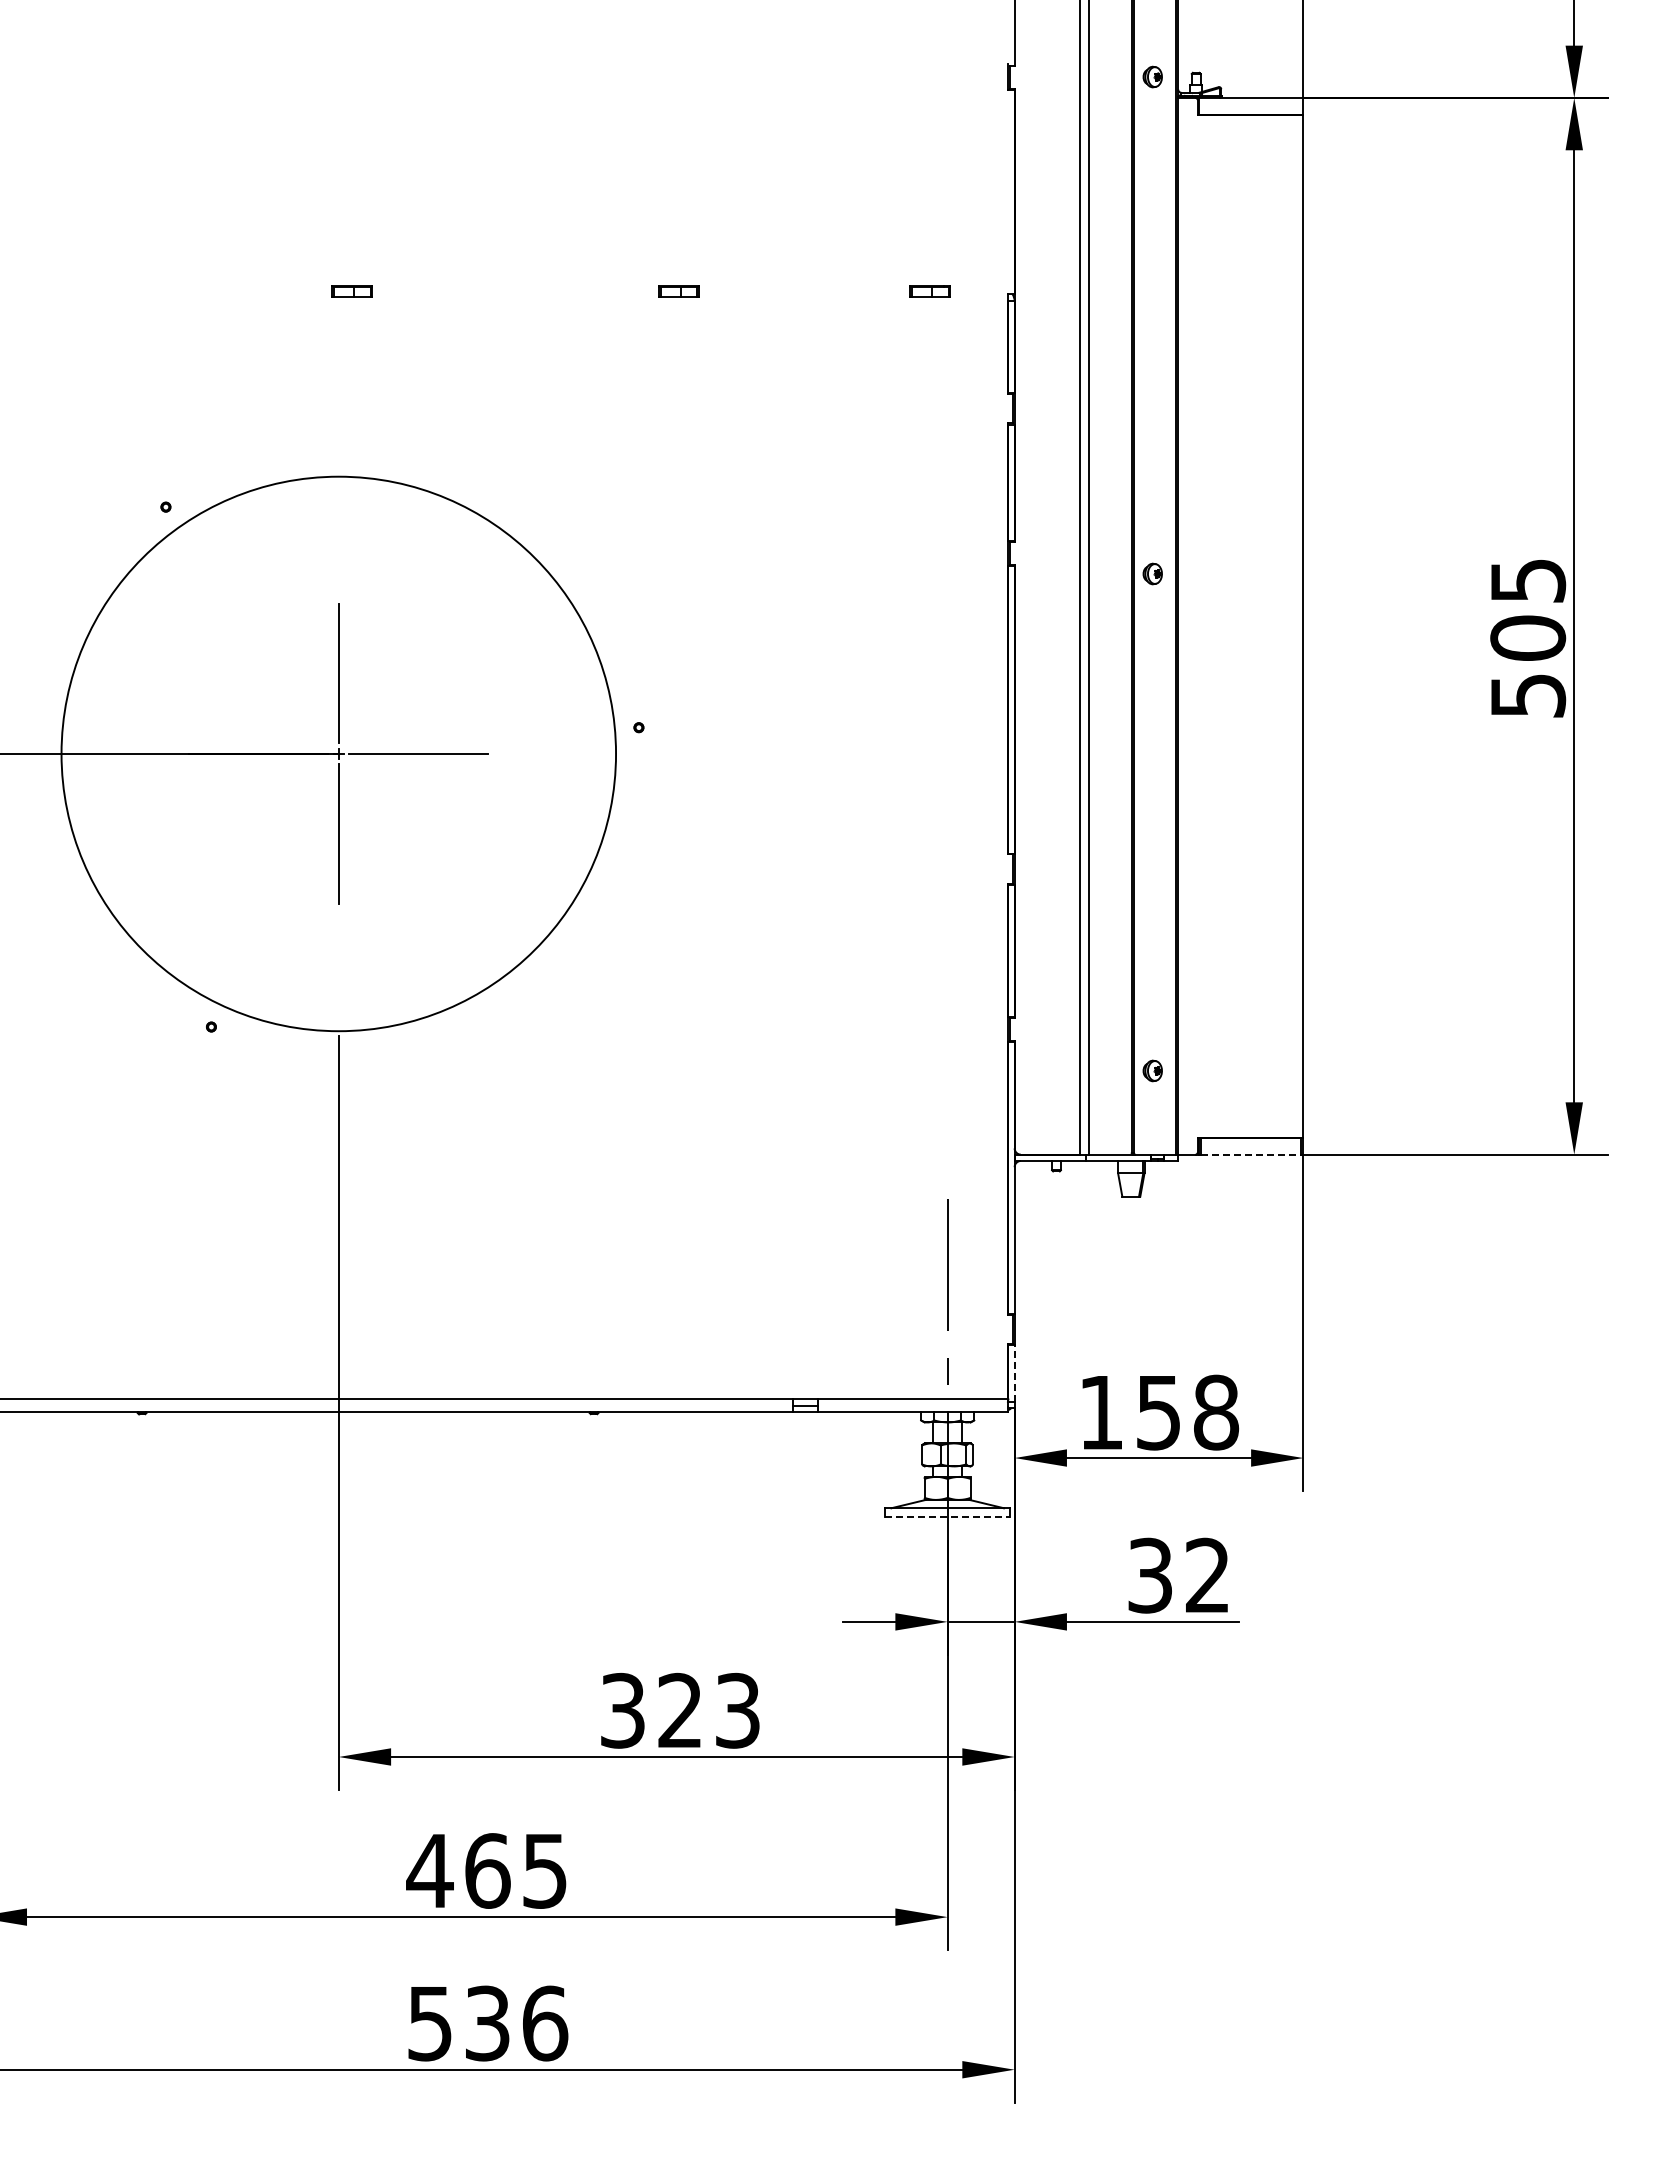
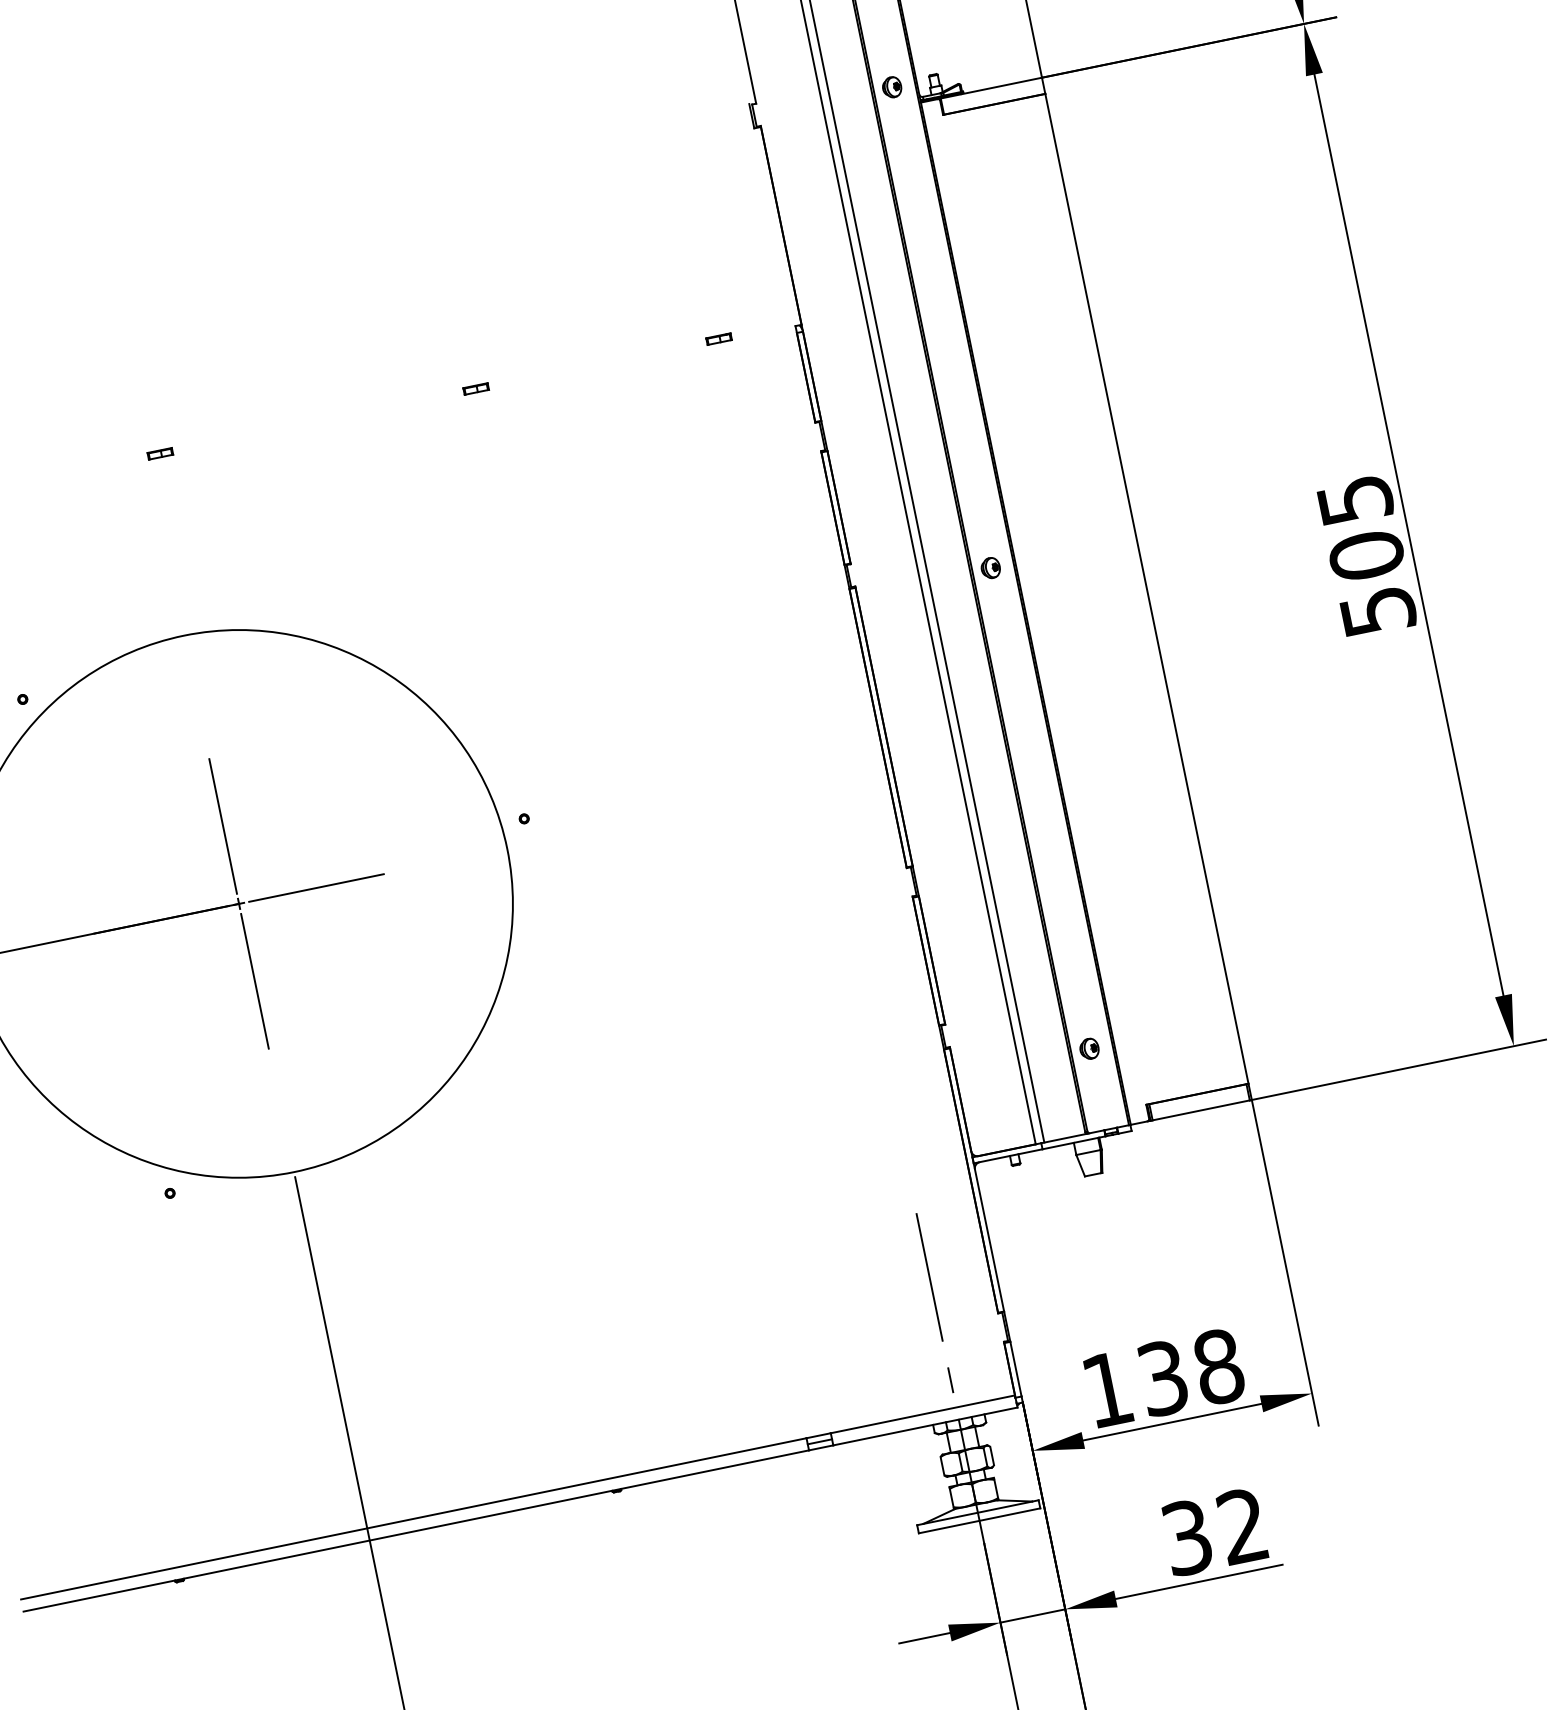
part: (352, 291) -> (160, 453), size x0.62
part: (678, 291) -> (475, 389), size x0.62
part: (929, 291) -> (718, 339), size x0.62
line: (1251, 1154) -> (1201, 1110), dashed -> solid
line: (1014, 1373) -> (1015, 1369), dashed -> solid
text: (1158, 1412) -> (1162, 1378), 158 -> 138
line: (947, 1516) -> (979, 1520), dashed -> solid

